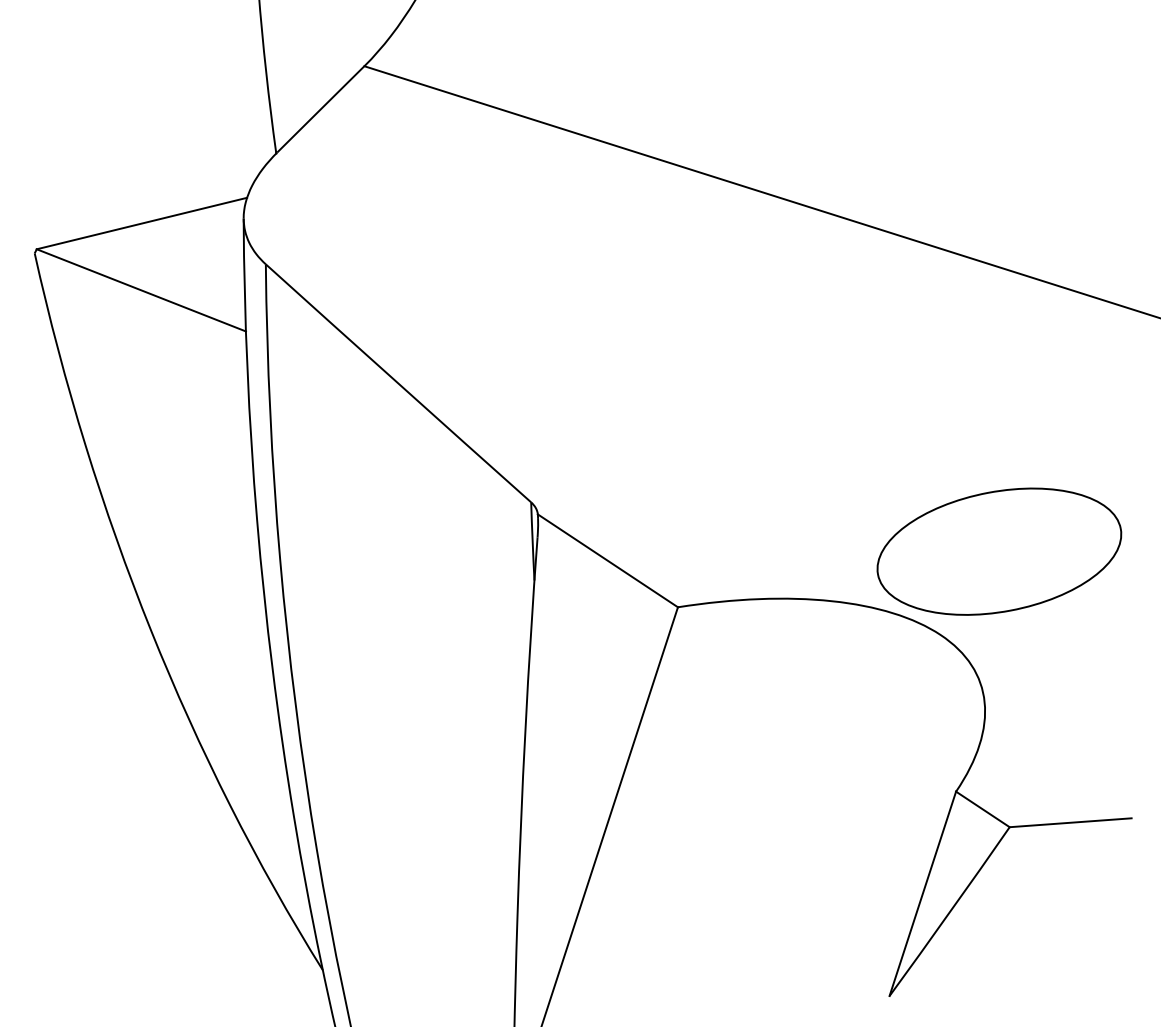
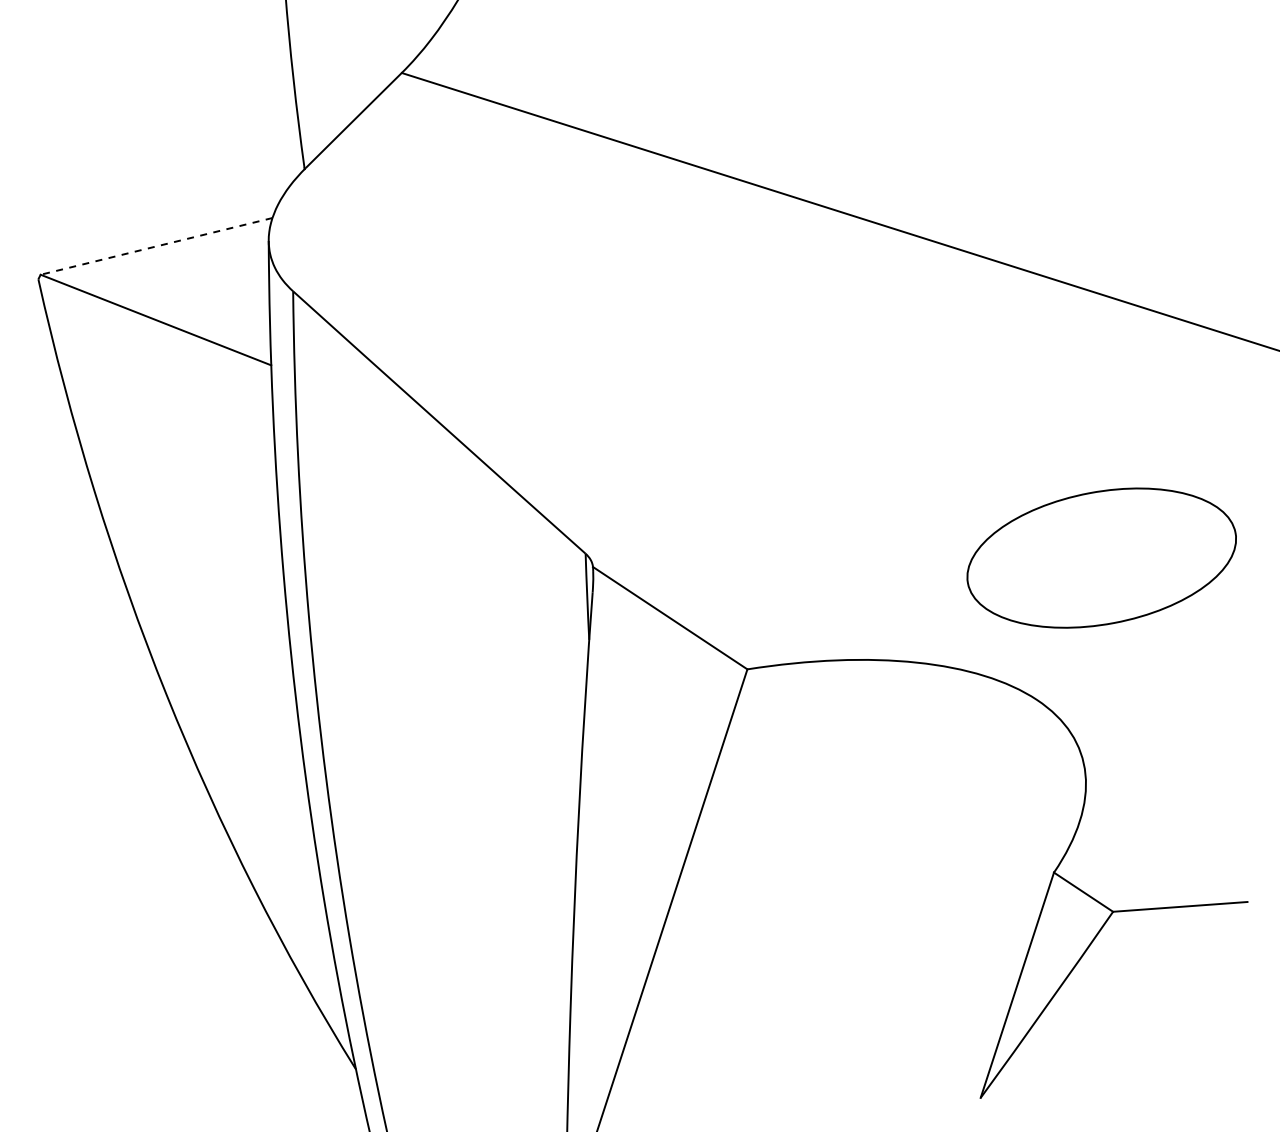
line: (141, 223) -> (156, 246), solid -> dashed
part: (999, 551) -> (1101, 557), moved

